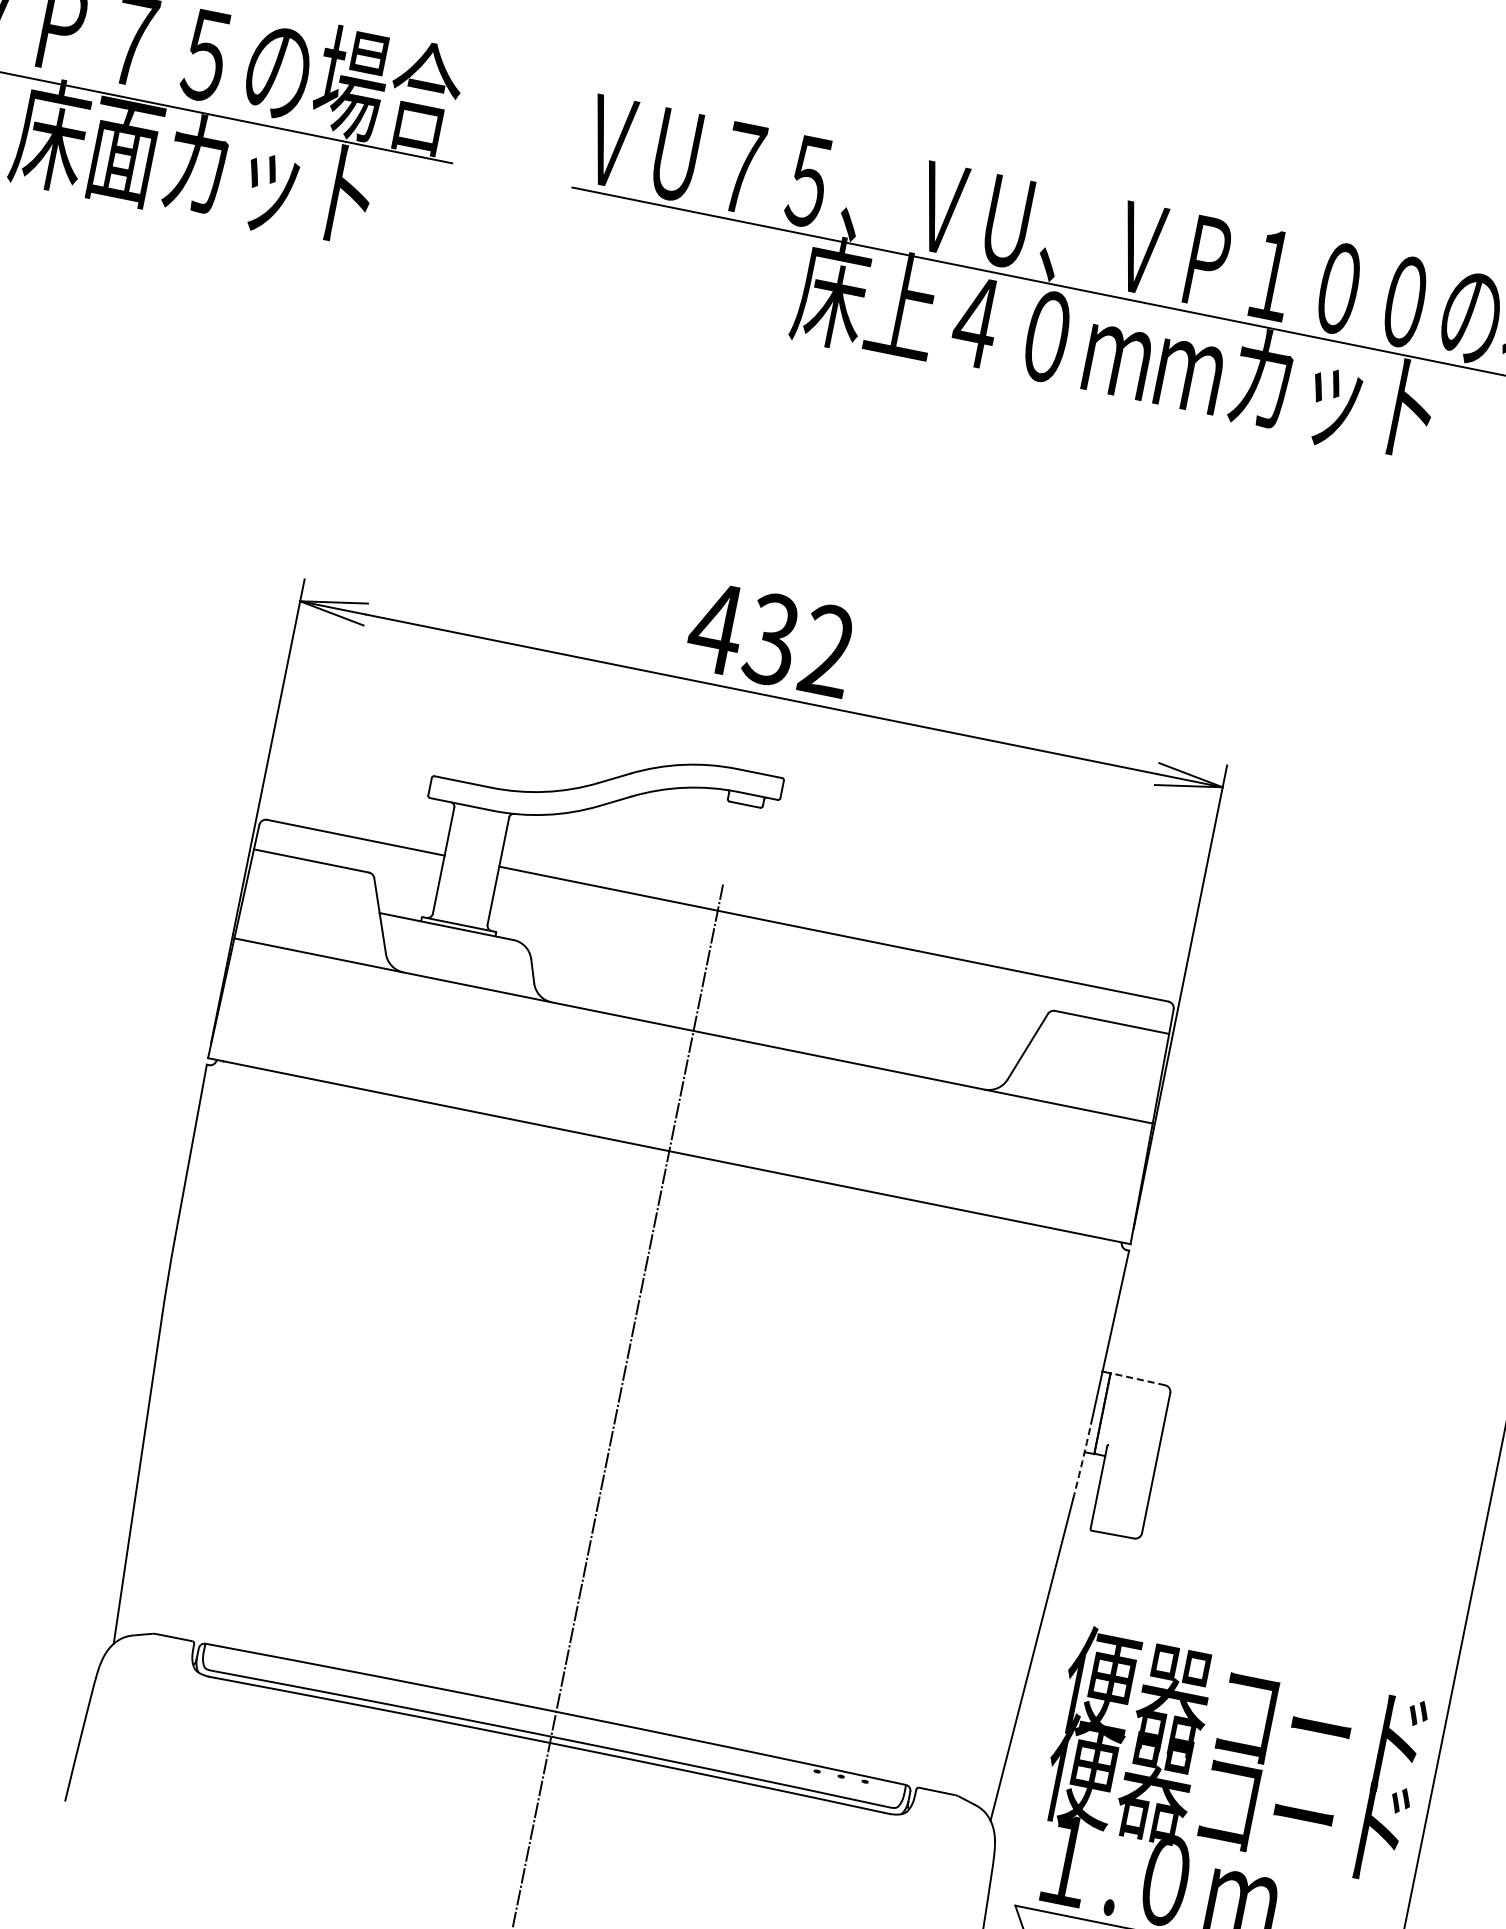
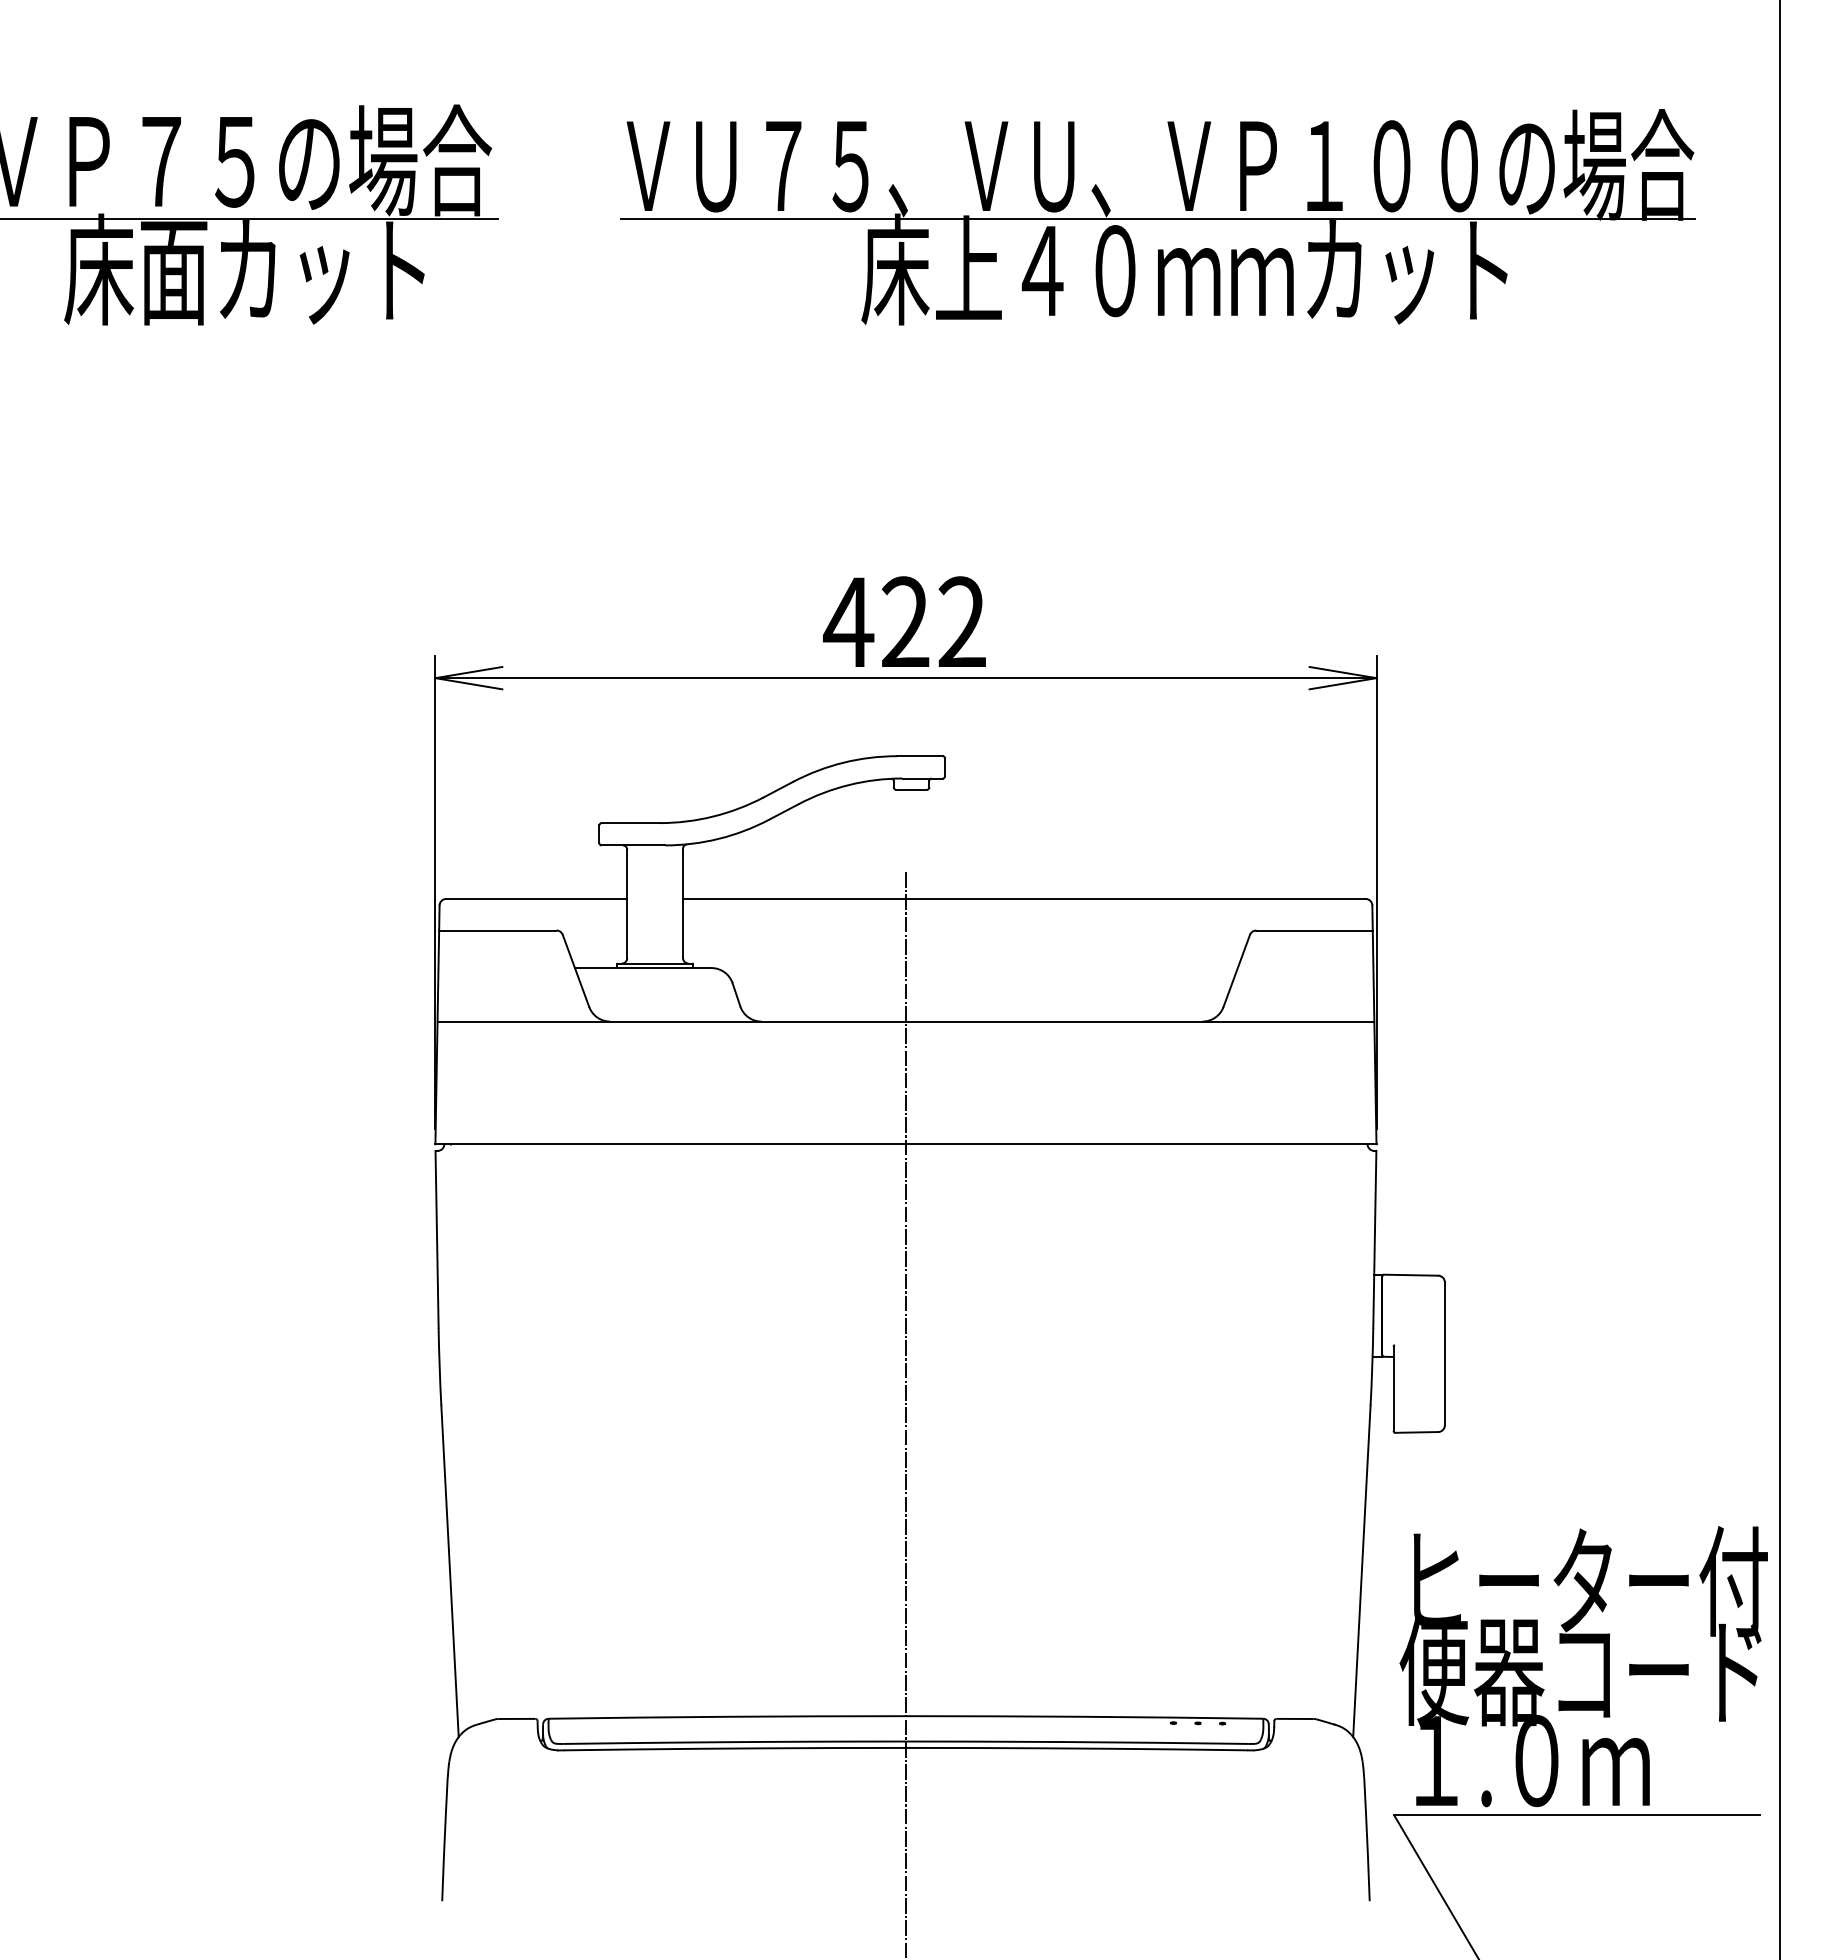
text: (771, 639) -> (904, 622), 432 -> 422
line: (1137, 1379) -> (1410, 1275), dashed -> solid
arc: (1082, 1461) -> (1372, 1366), dashed -> solid
text: (1247, 1713) -> (1583, 1581), 便器コード -> ヒーター付

